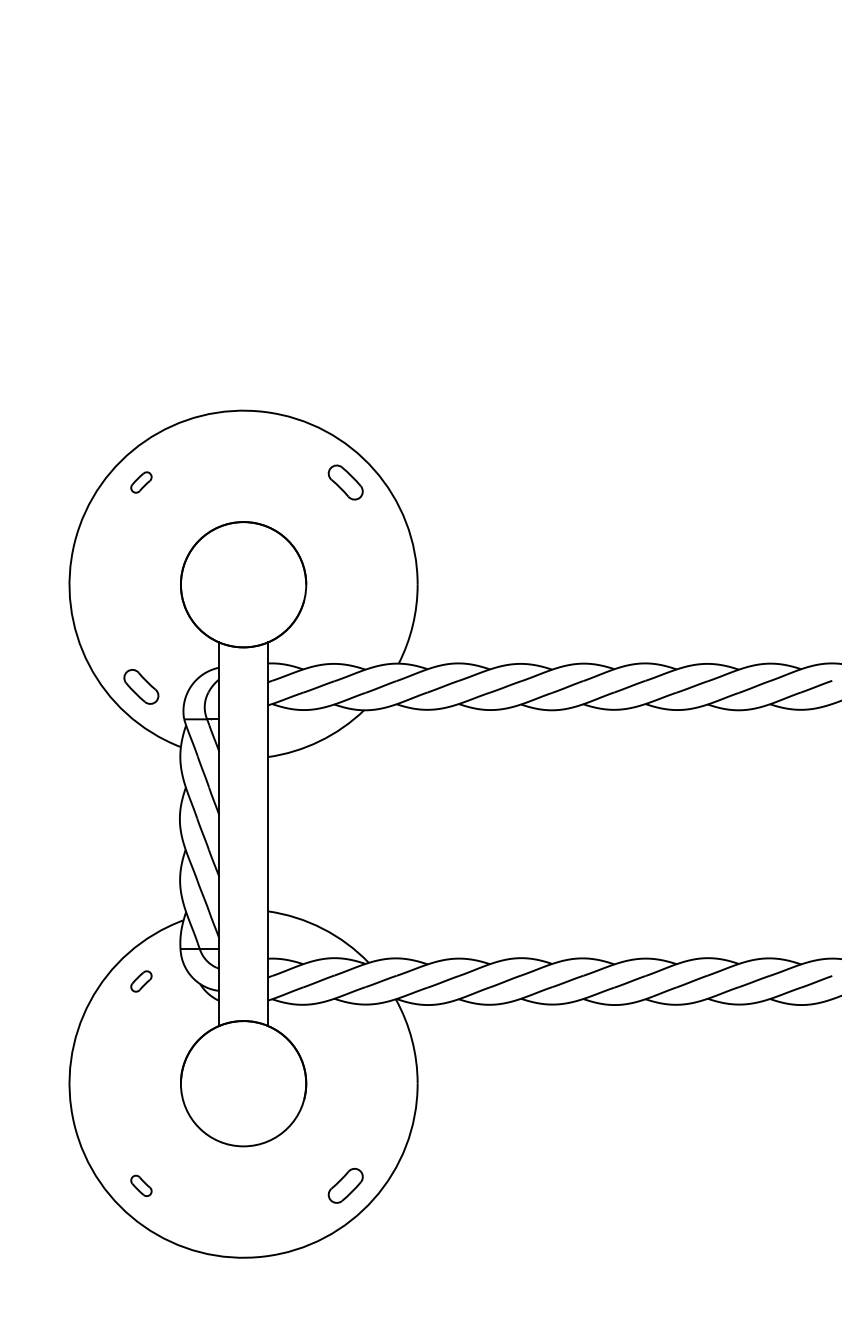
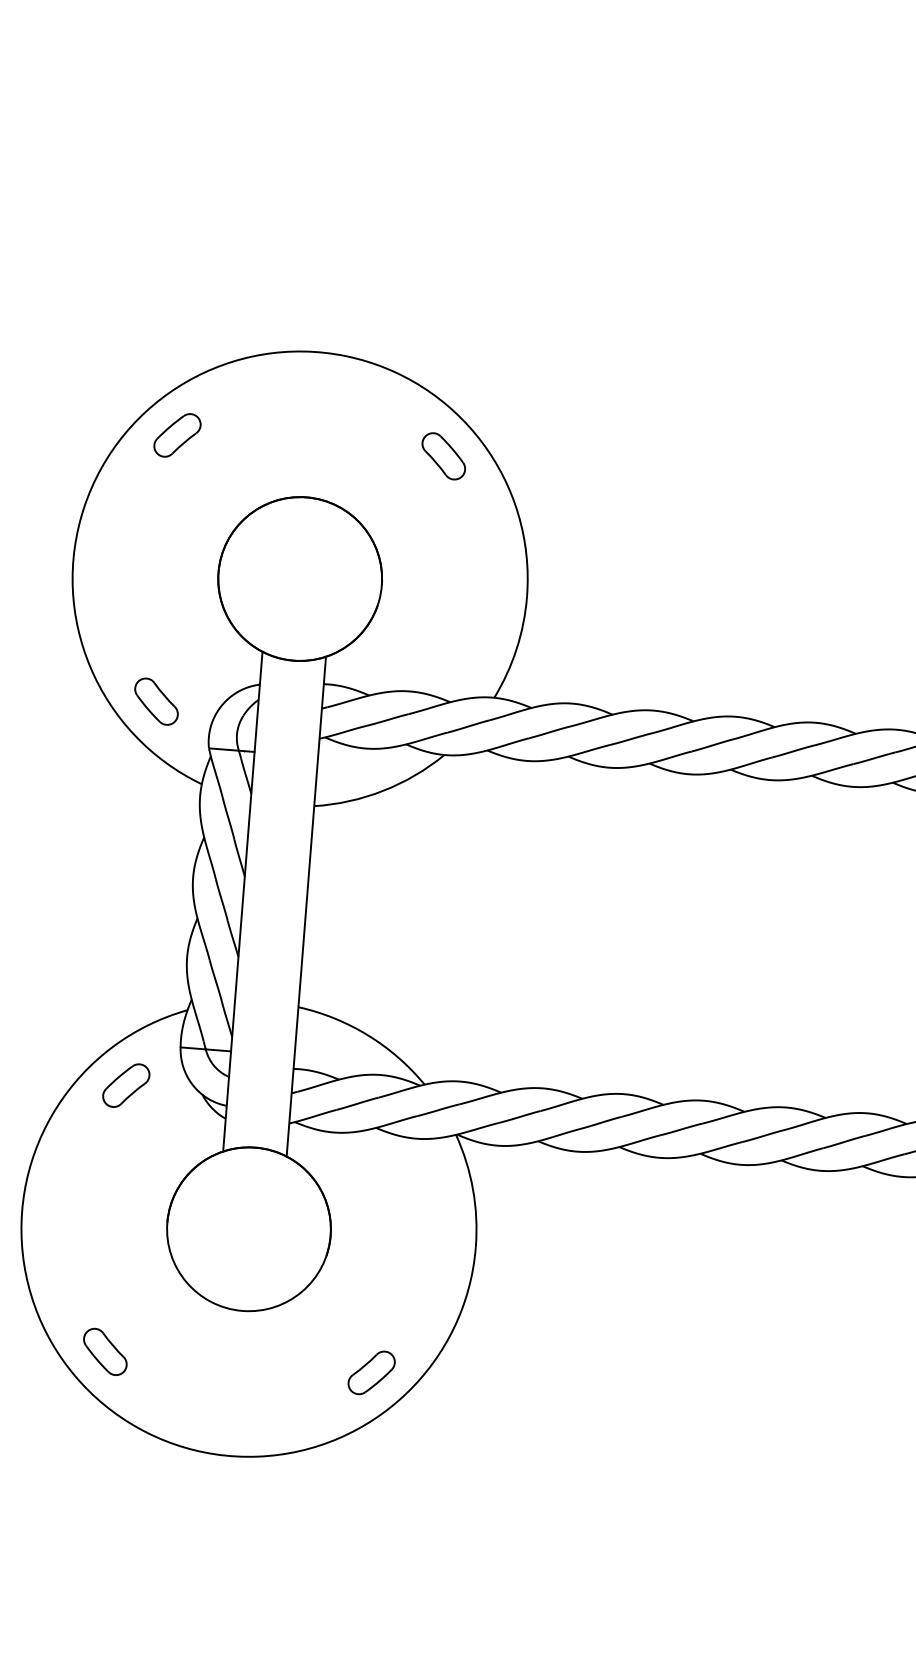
part: (141, 482) -> (177, 435), size x1.67
part: (141, 981) -> (126, 1085), size x1.67
part: (141, 1185) -> (105, 1351), size x1.67

